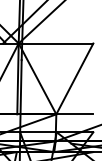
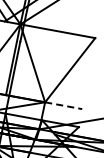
line: (74, 114) -> (63, 105), solid -> dashed

